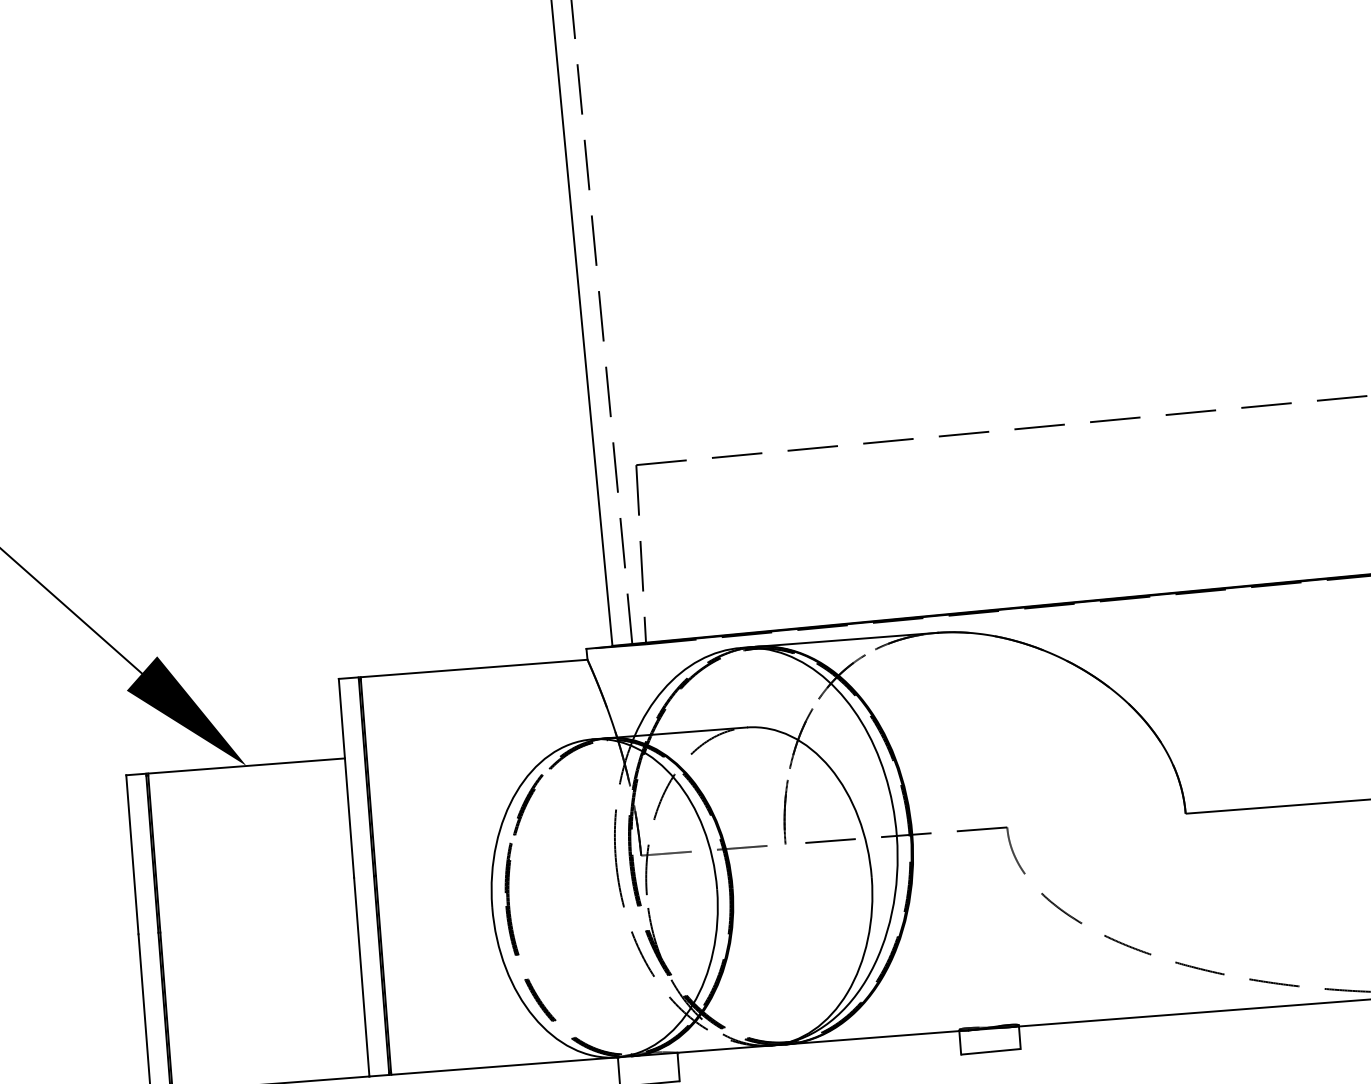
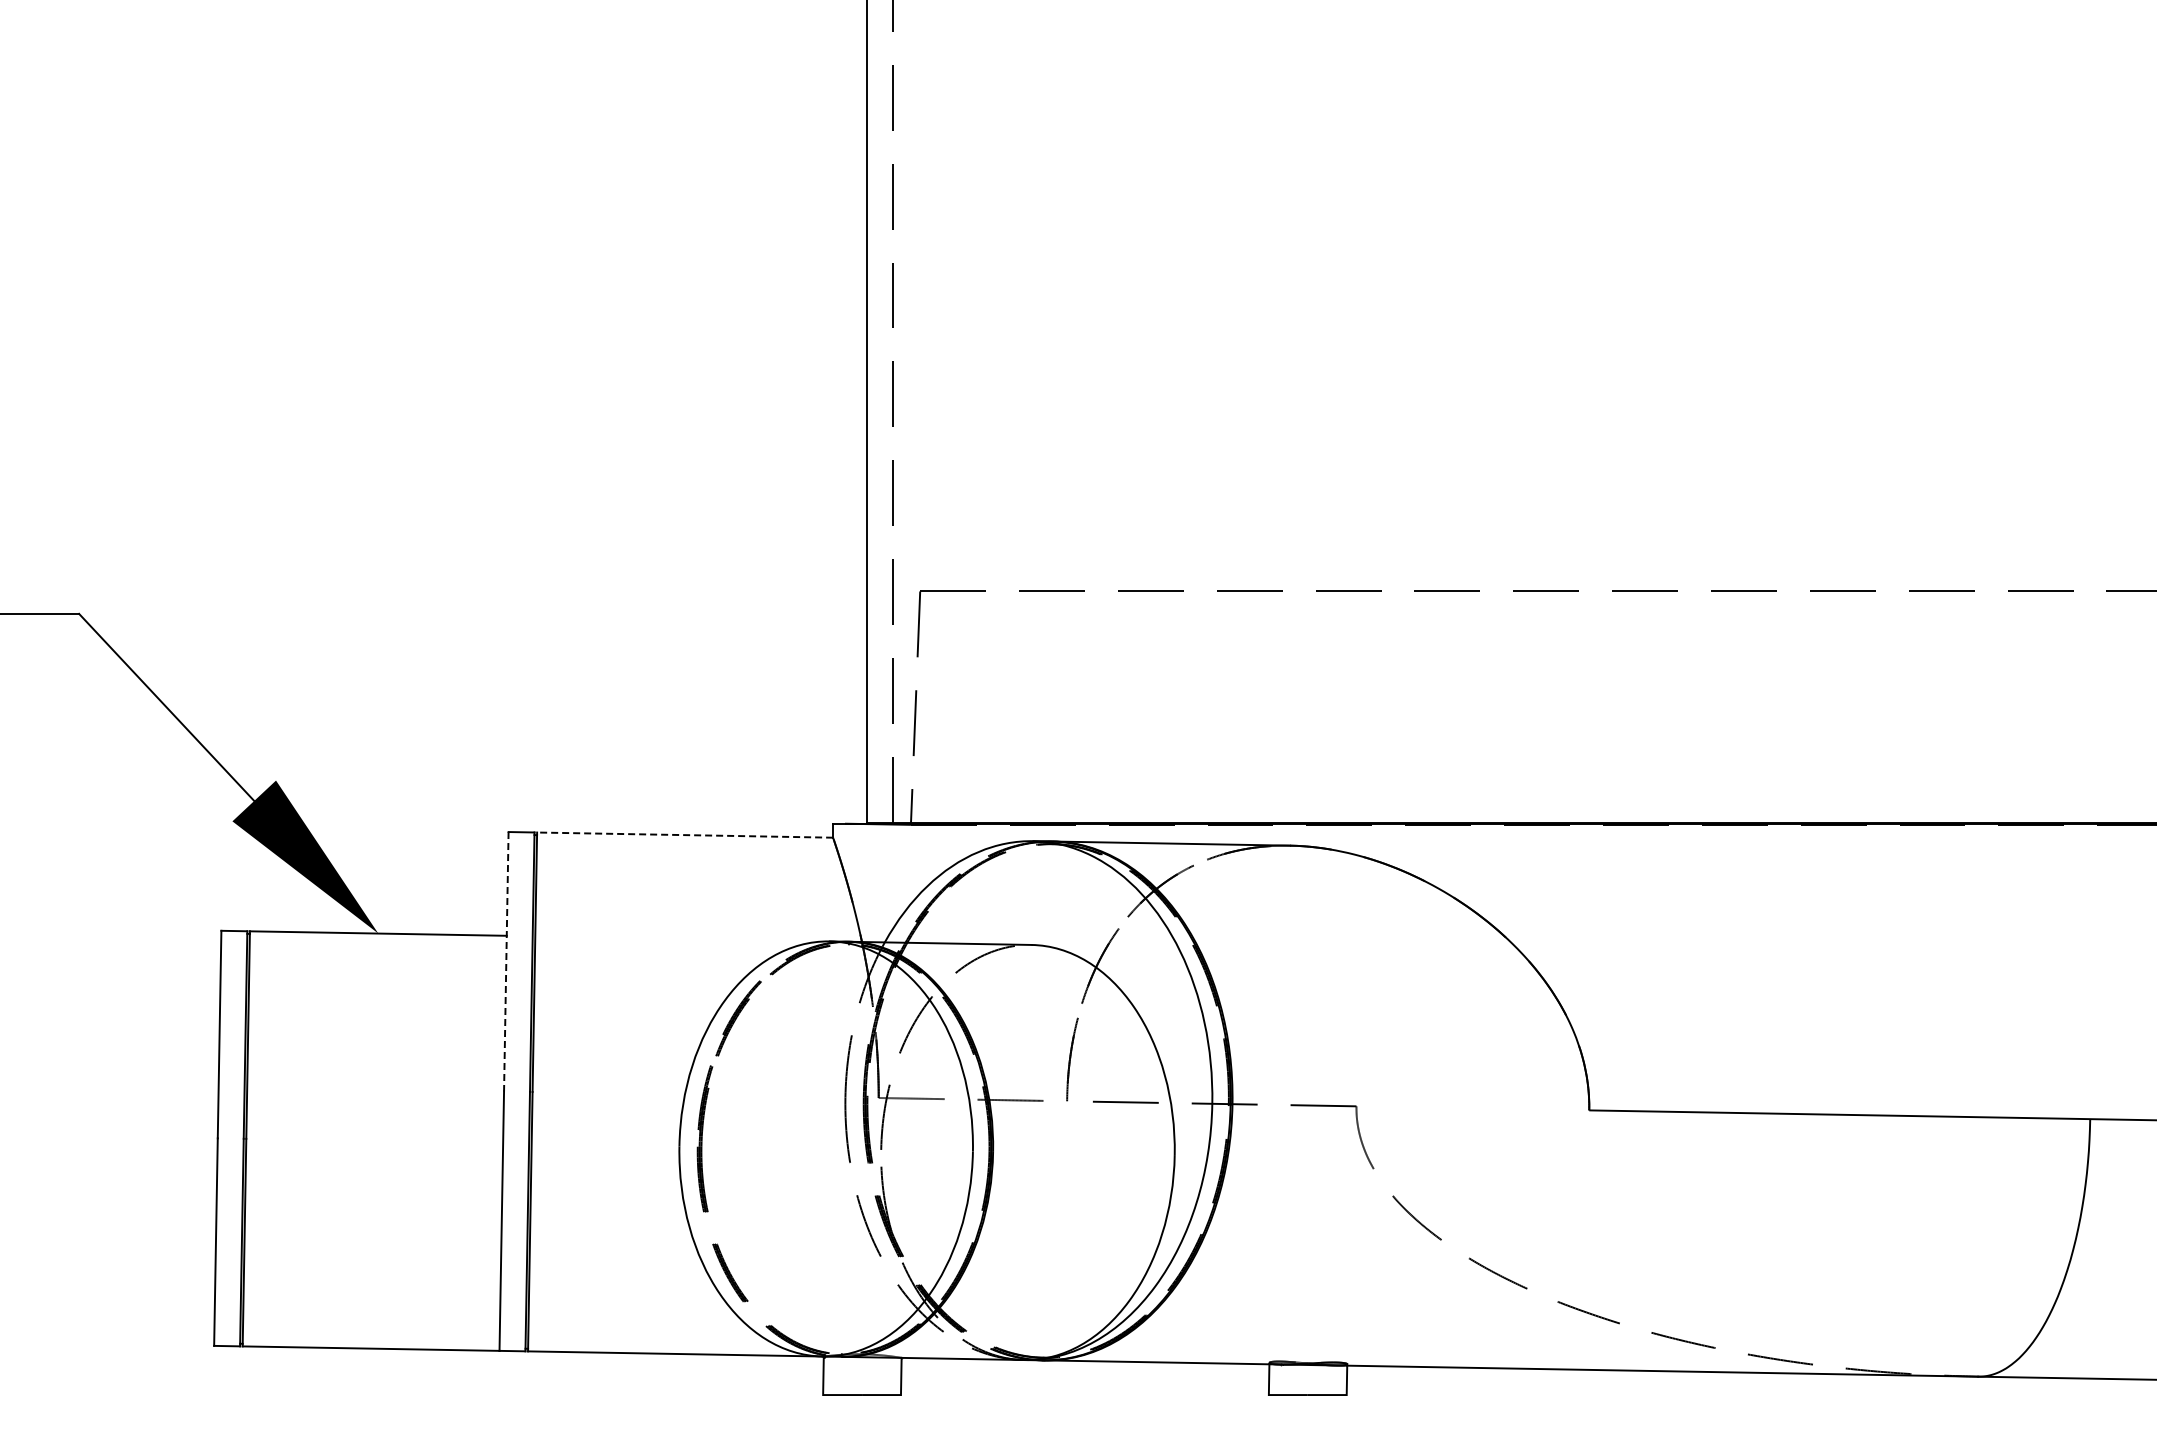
line: (473, 668) -> (684, 835), solid -> dashed
line: (346, 778) -> (506, 961), solid -> dashed

